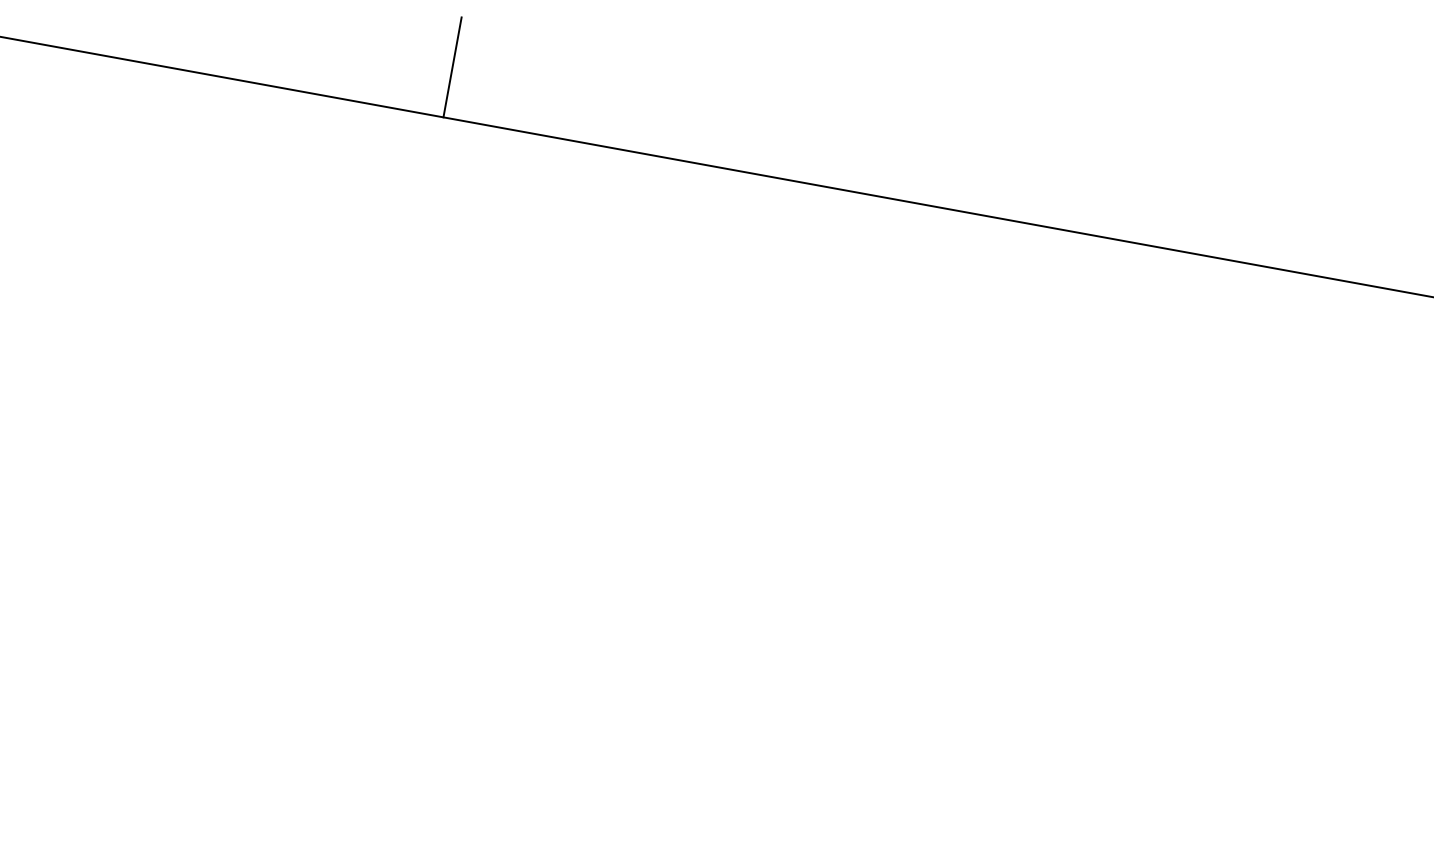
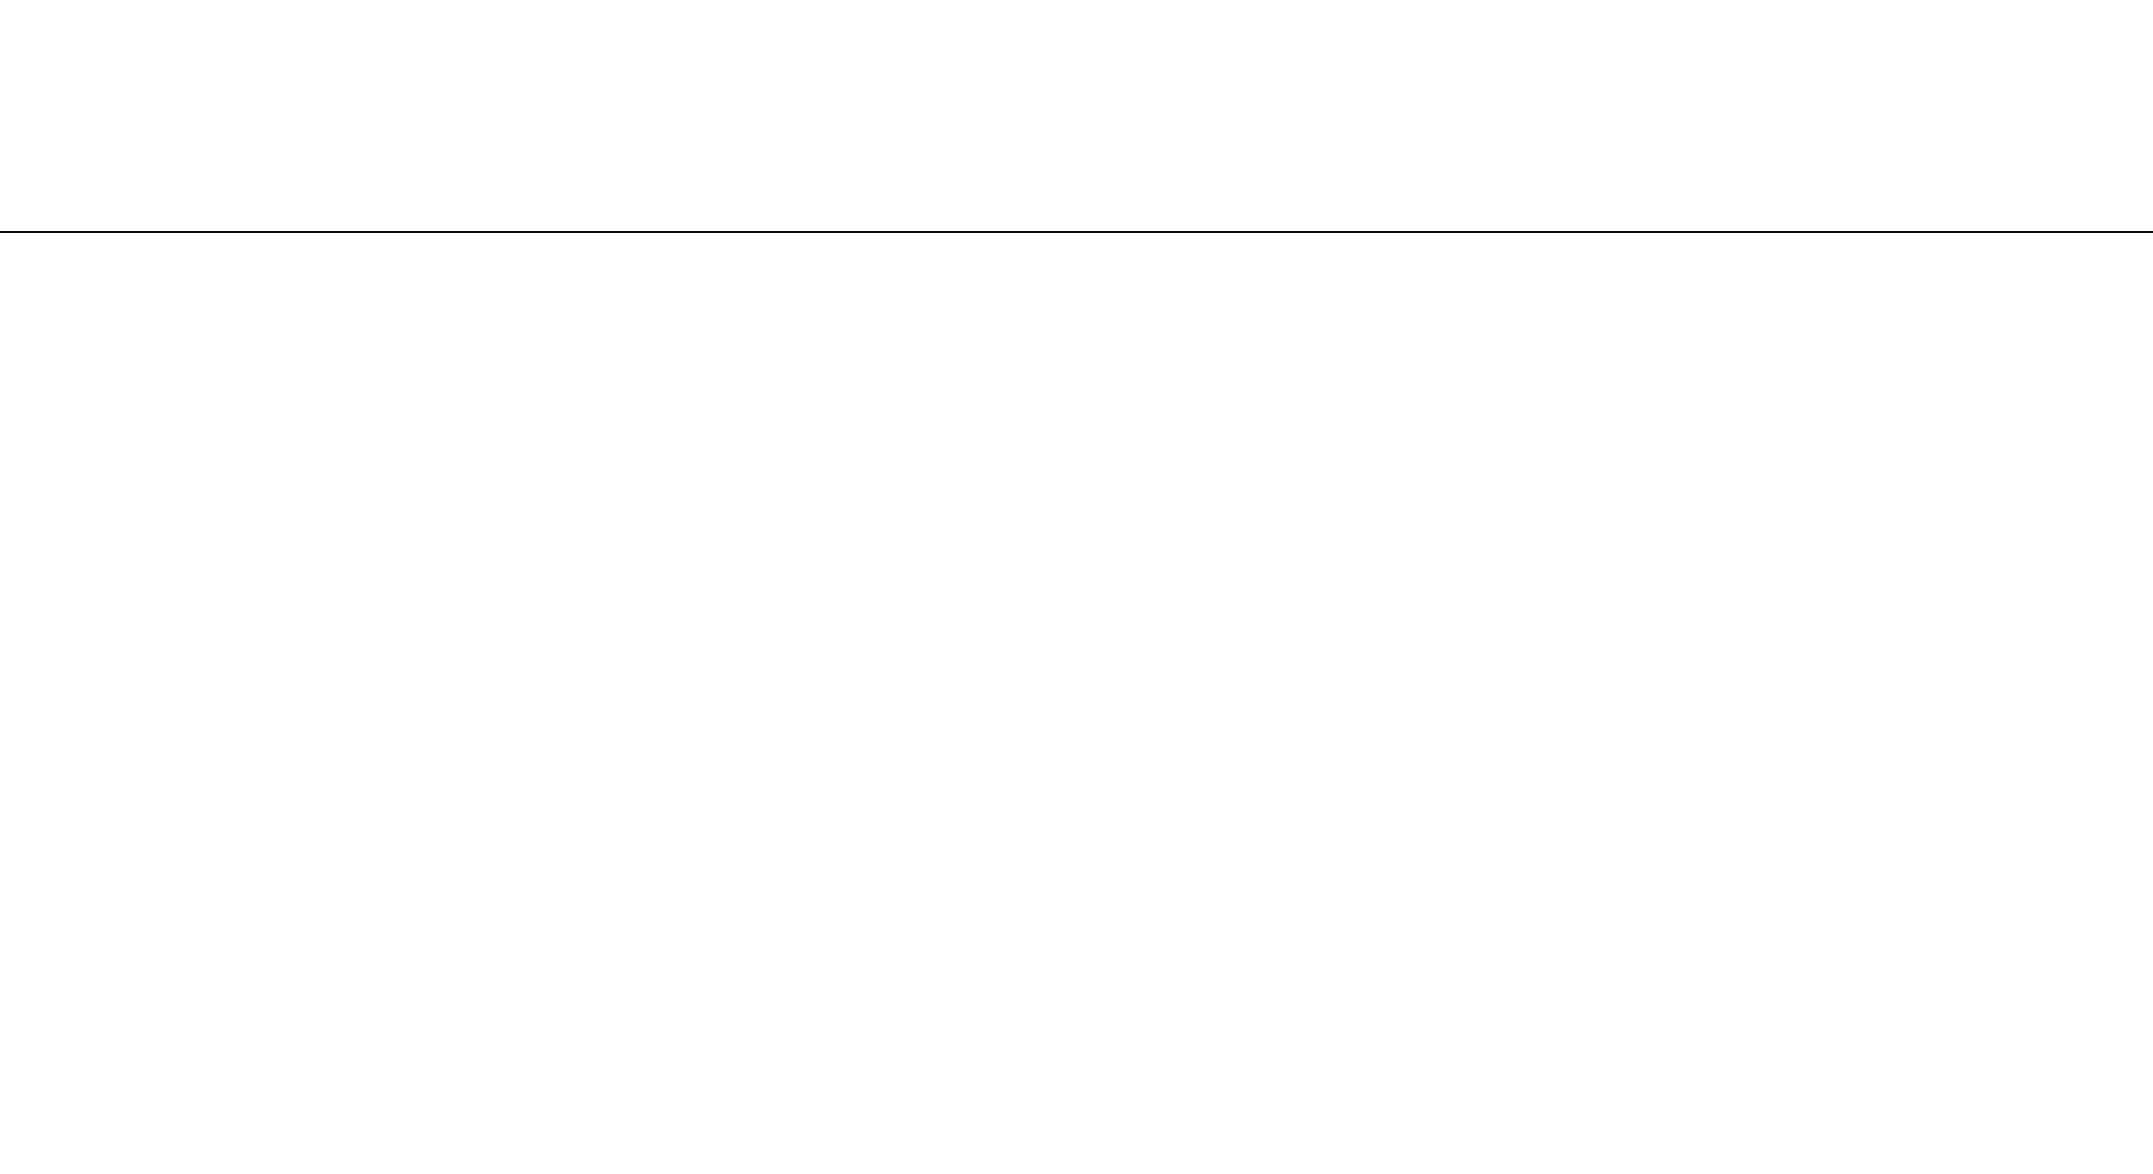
line: (452, 67) -> (902, 166), removed

